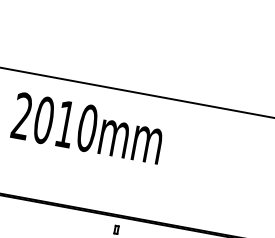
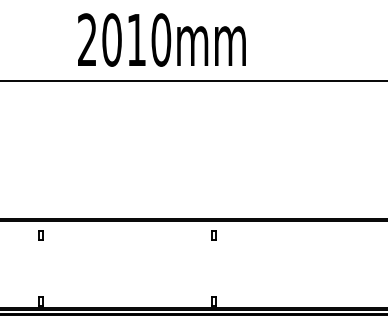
text: (87, 127) -> (161, 39), moved

